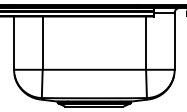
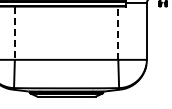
line: (42, 43) -> (14, 33), solid -> dashed
line: (146, 43) -> (118, 33), solid -> dashed

